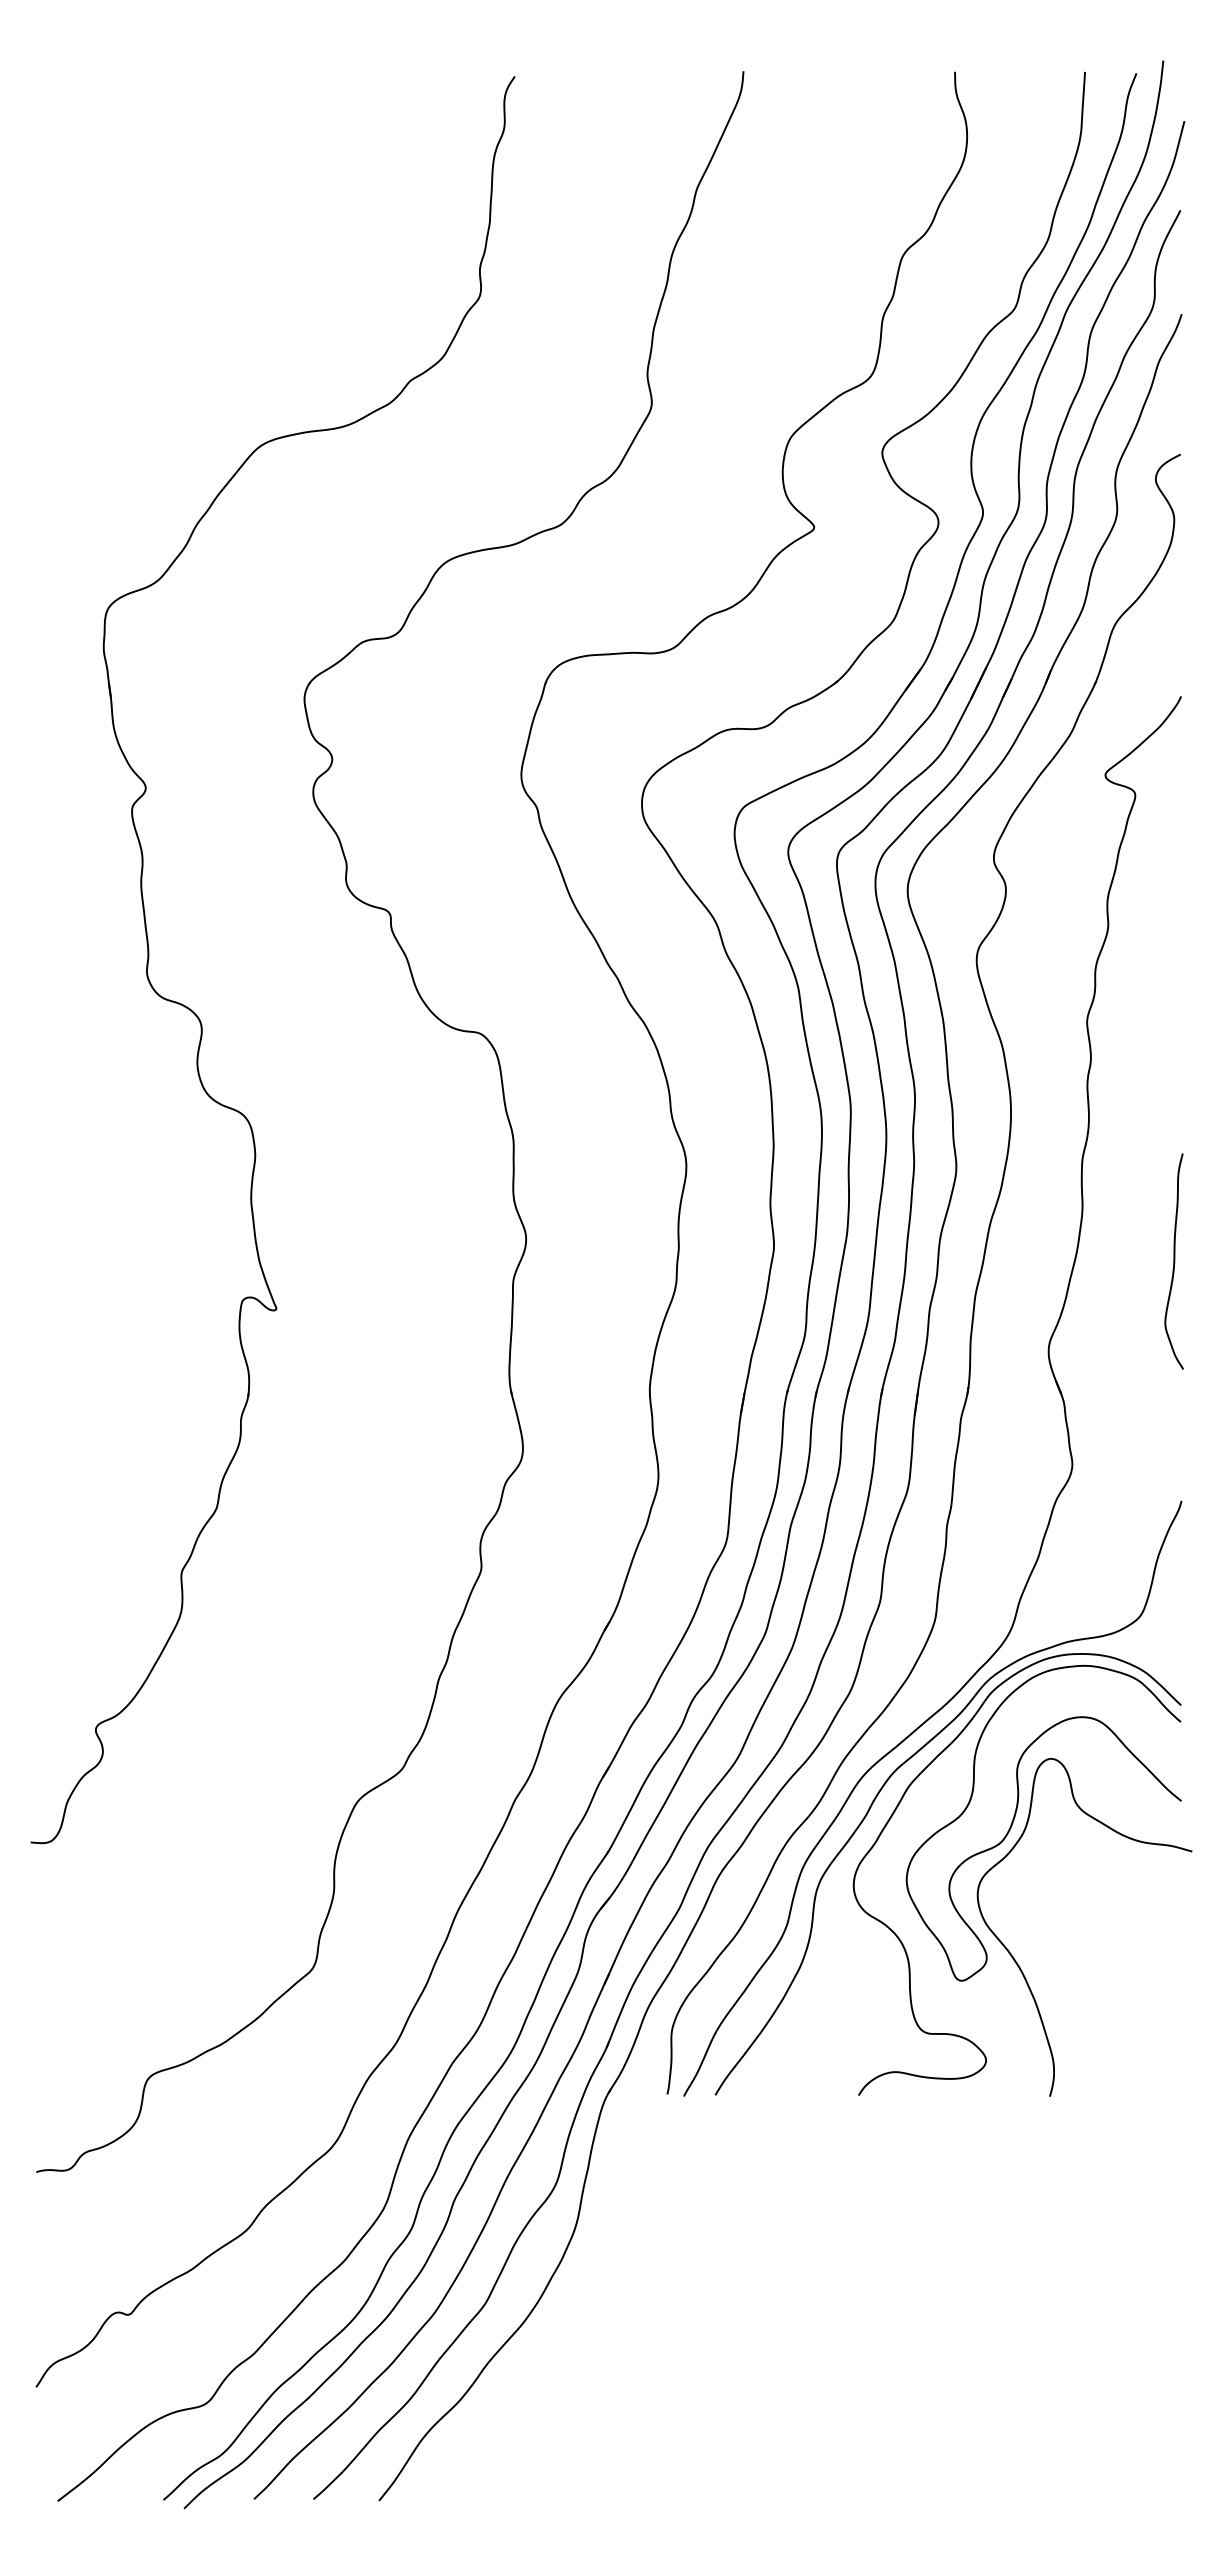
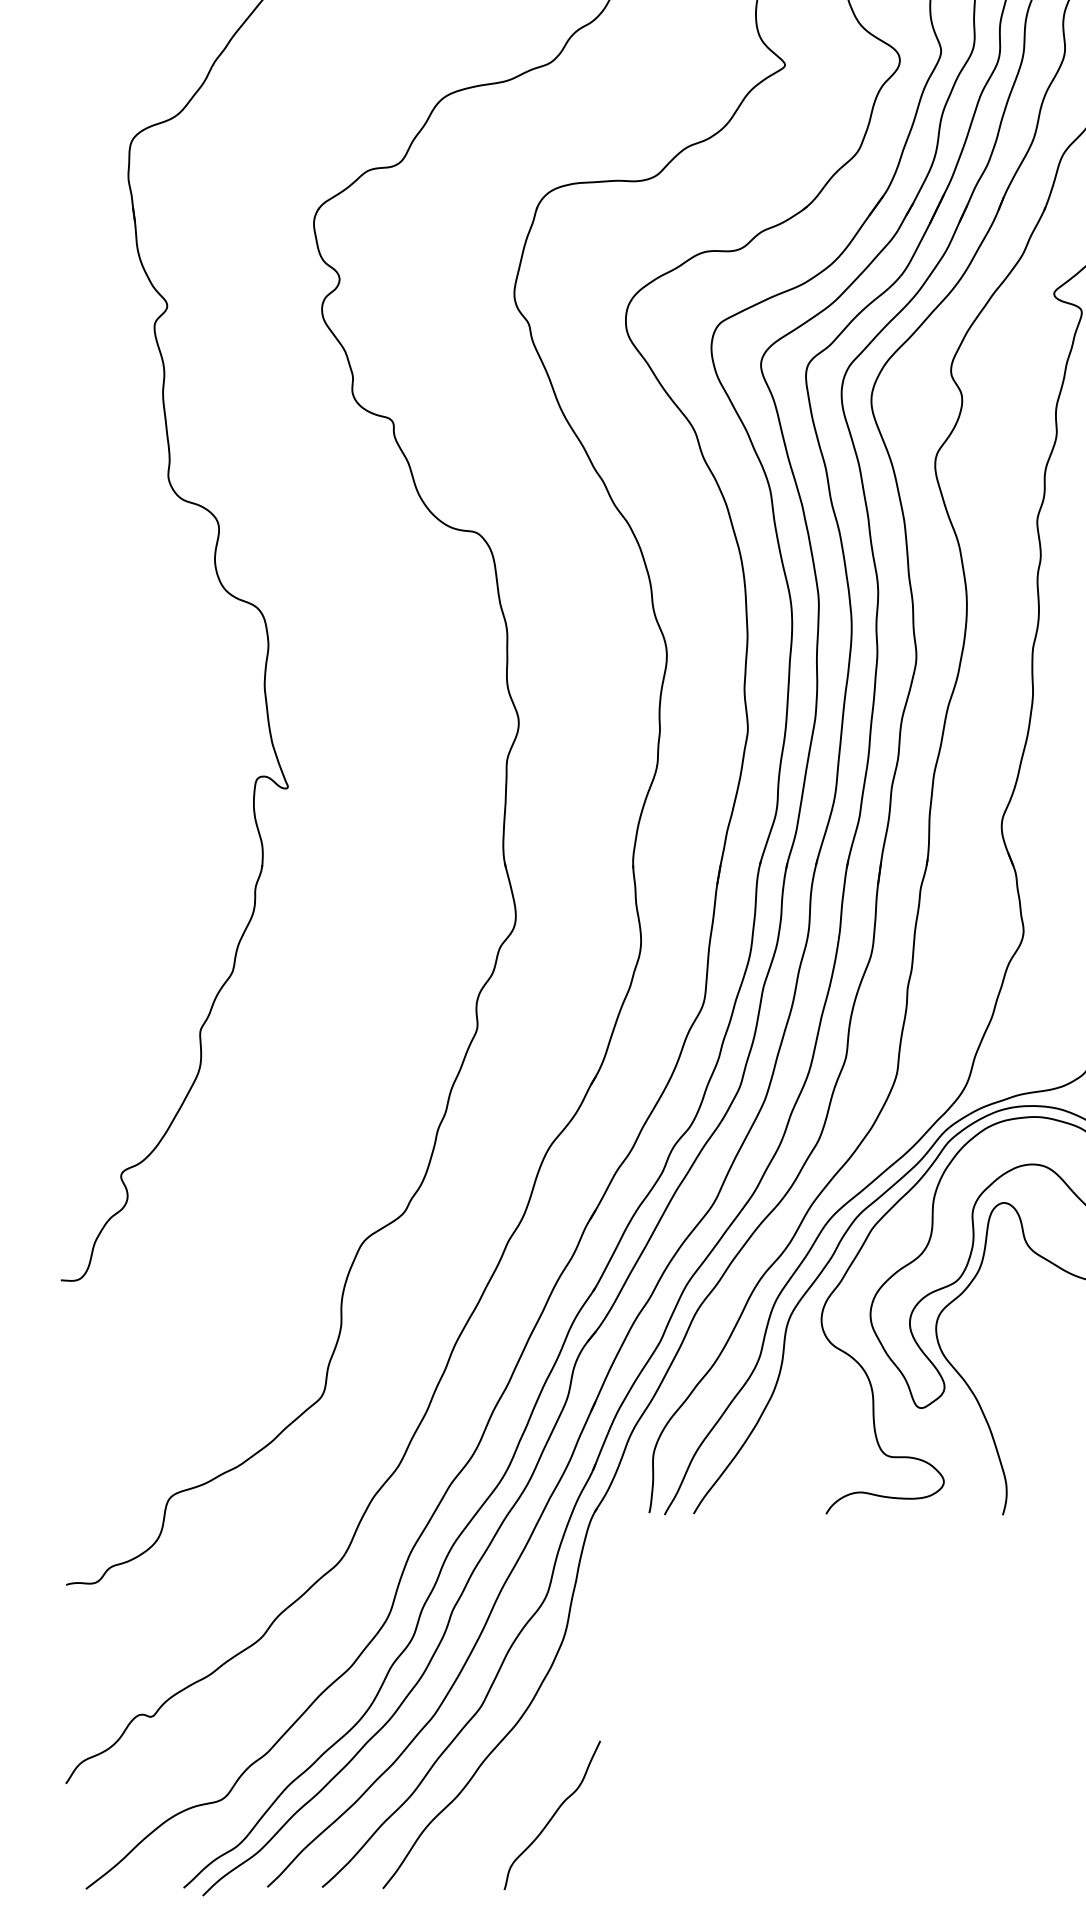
curve: (562, 2421) -> (552, 1815), added

